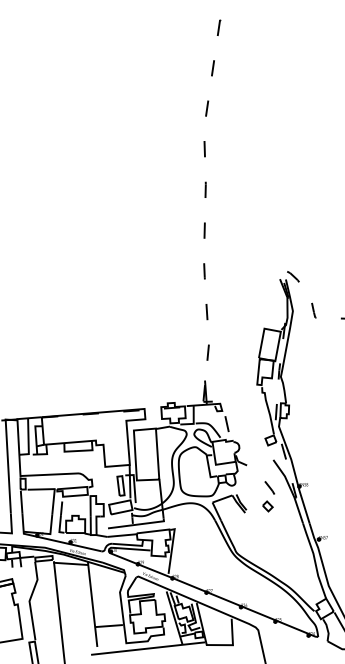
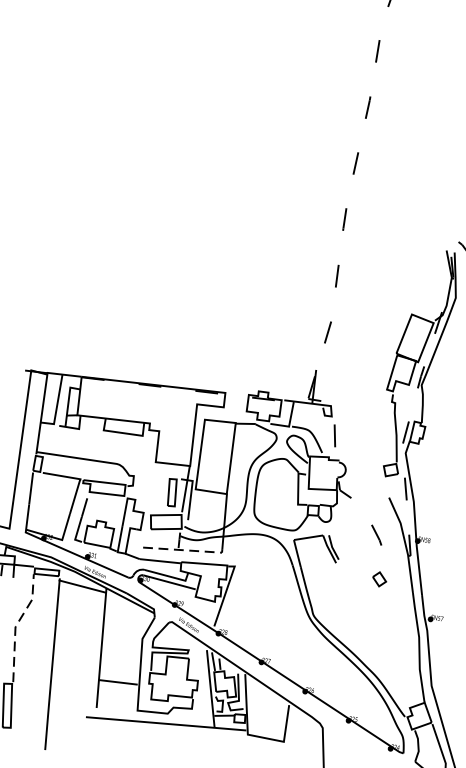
part: (267, 506) -> (379, 579), moved
line: (138, 524) -> (186, 550), solid -> dashed
line: (29, 600) -> (15, 625), solid -> dashed

